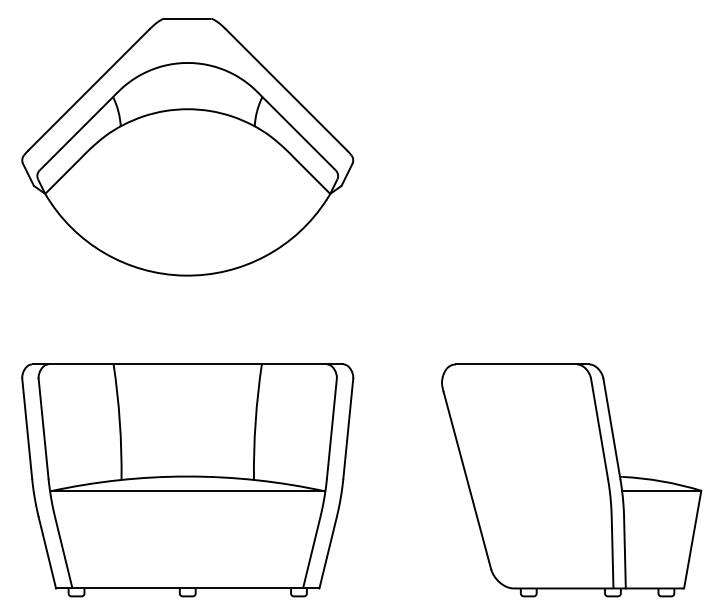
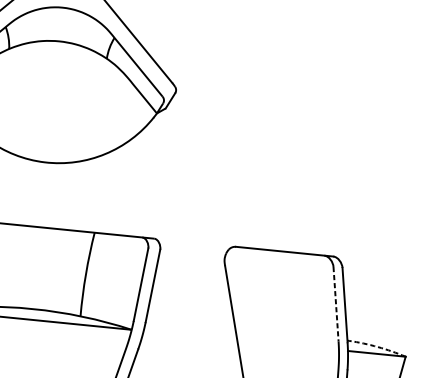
line: (599, 428) -> (336, 303), solid -> dashed
arc: (662, 481) -> (378, 347), solid -> dashed

